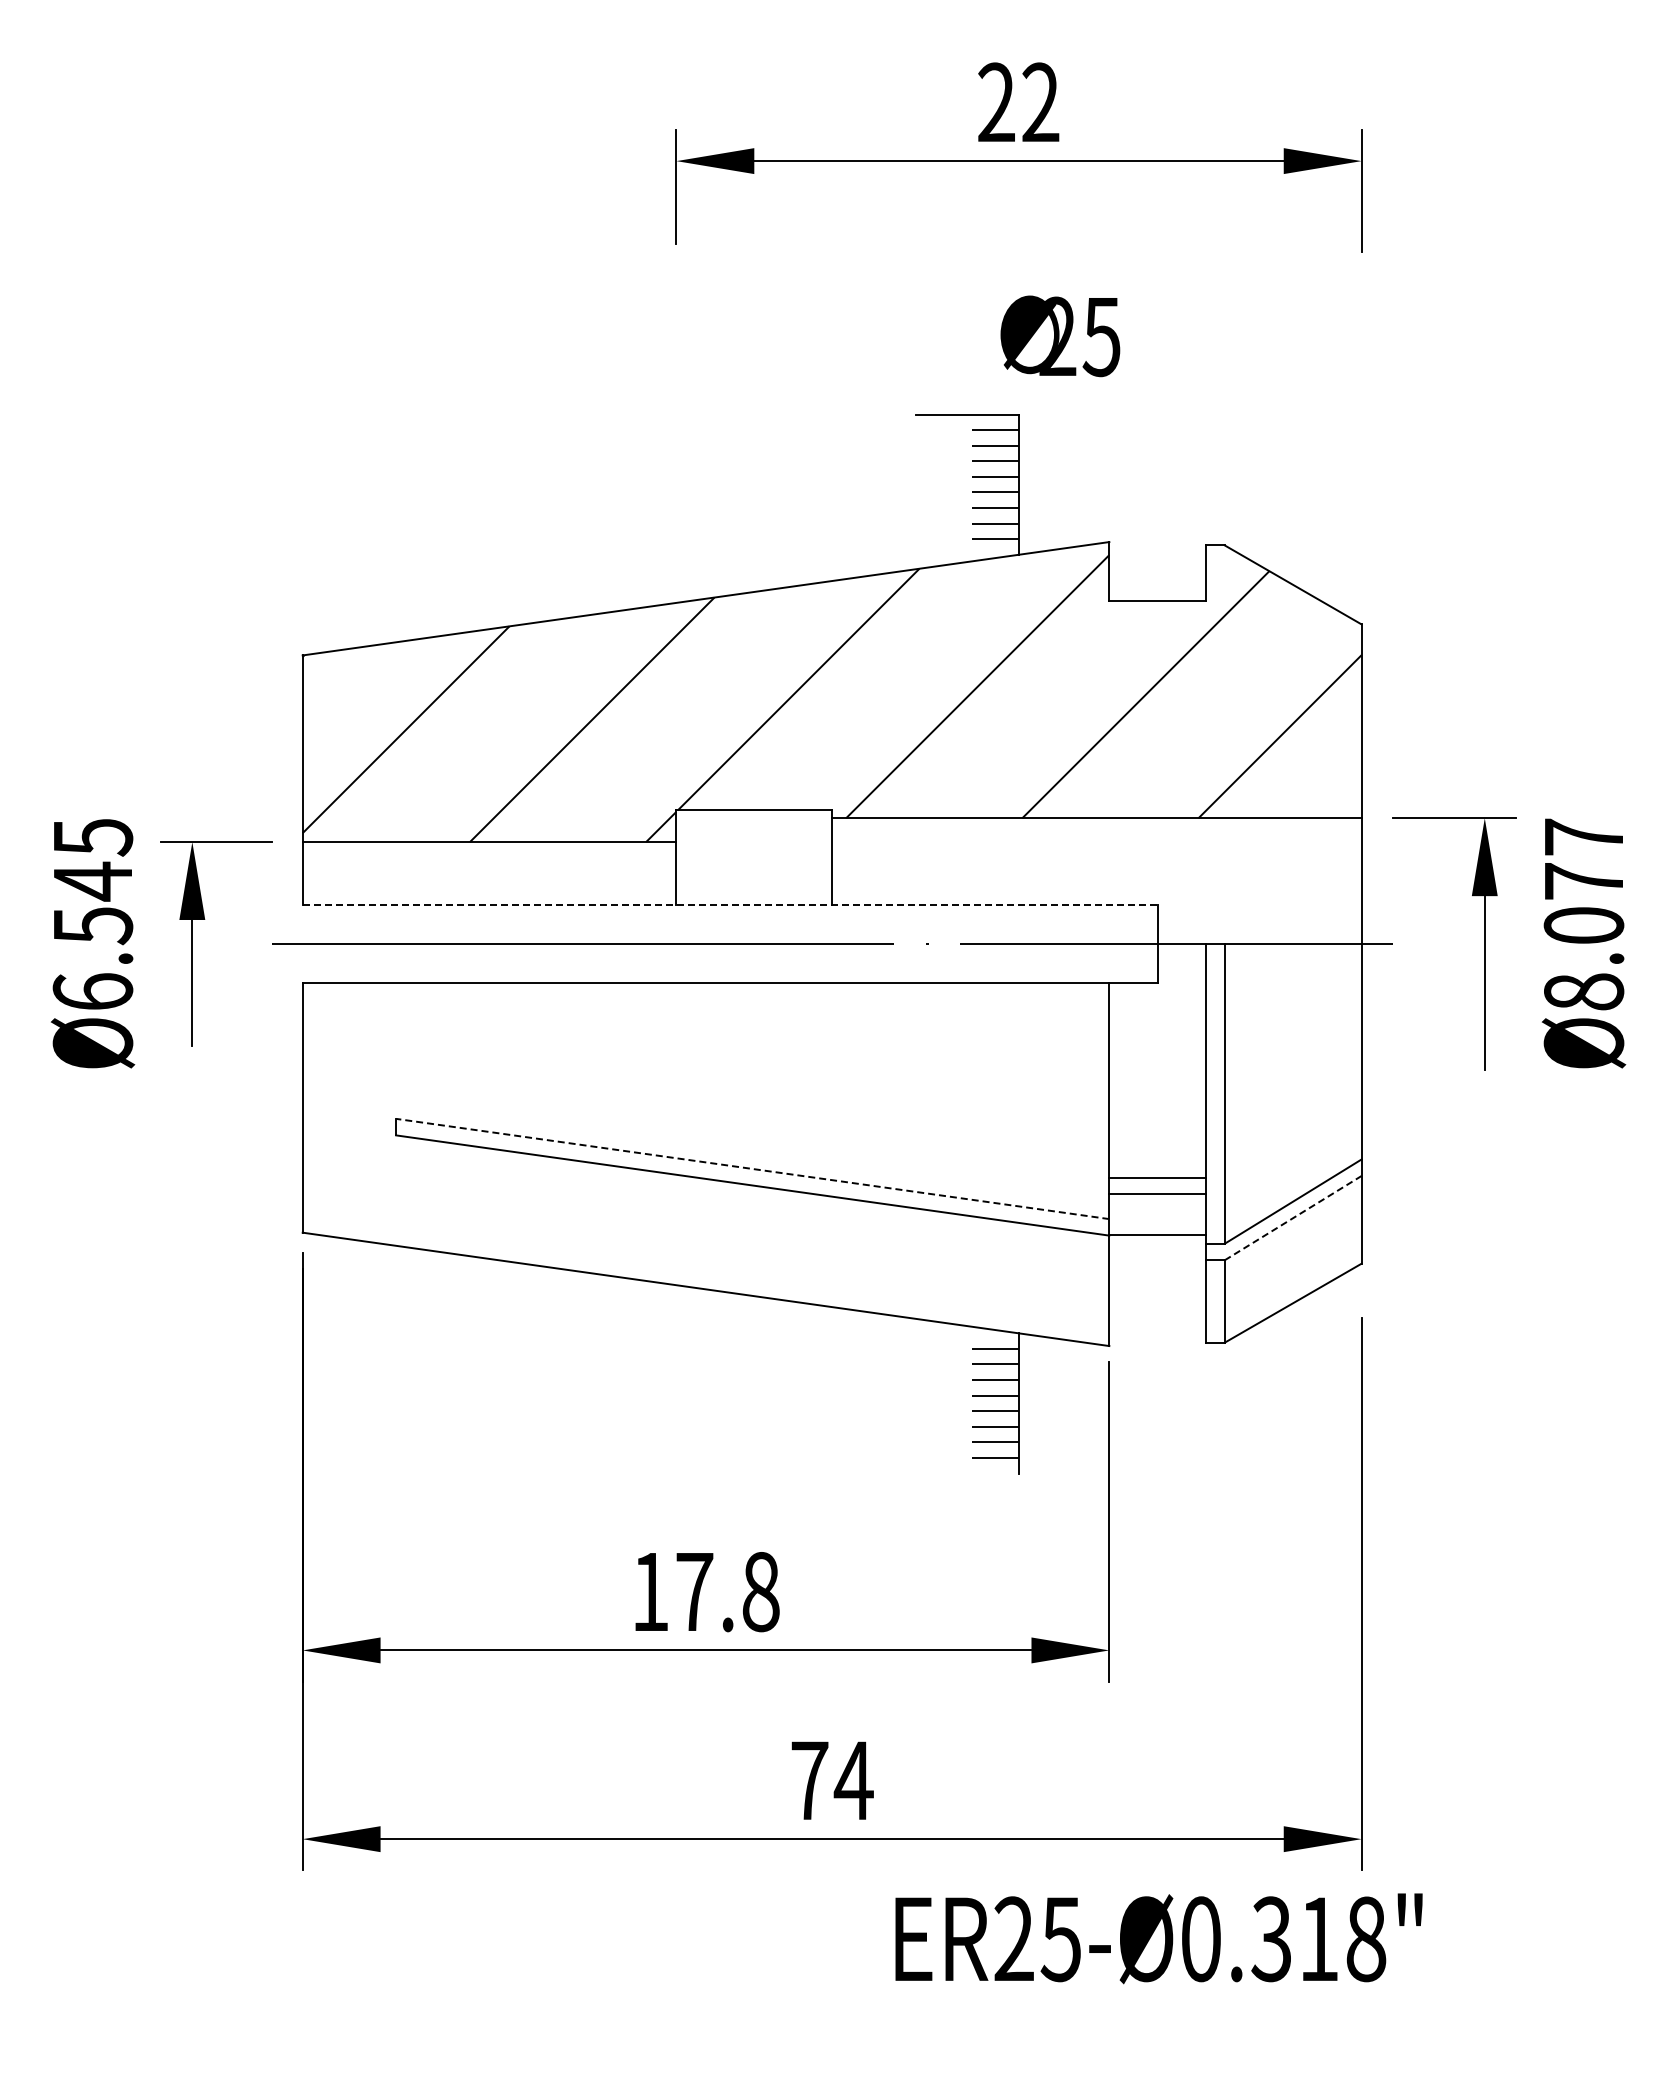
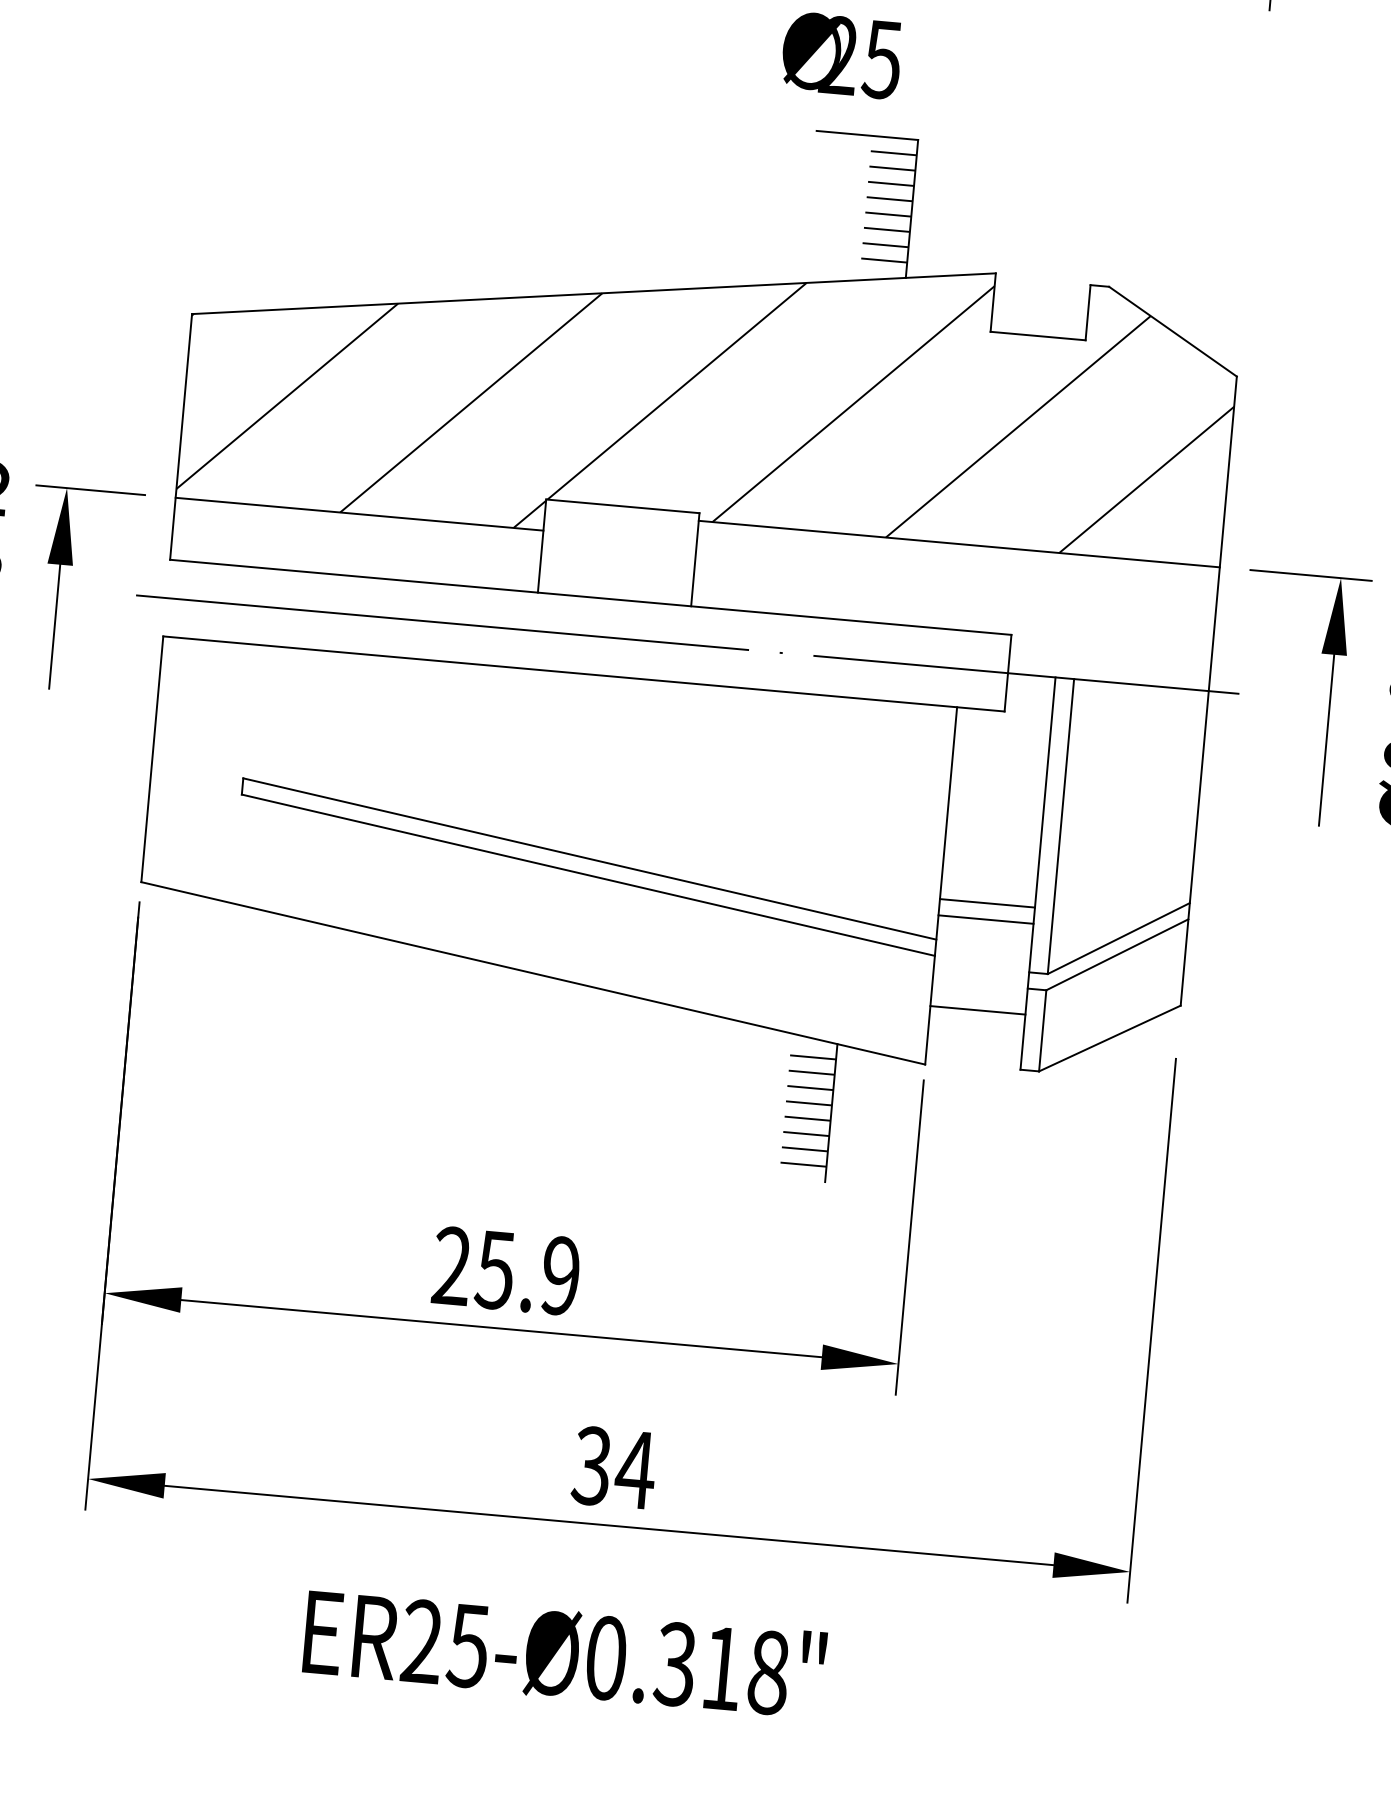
text: (1060, 336) -> (841, 55), moved
line: (730, 905) -> (591, 597), dashed -> solid
line: (752, 1168) -> (589, 858), dashed -> solid
line: (1293, 1217) -> (1117, 954), dashed -> solid
line: (1157, 1234) -> (977, 1010), moved
text: (705, 1591) -> (506, 1270), 17.8 -> 25.9
text: (809, 1780) -> (591, 1465), 74 -> 34
text: (1158, 1938) -> (564, 1653), moved

